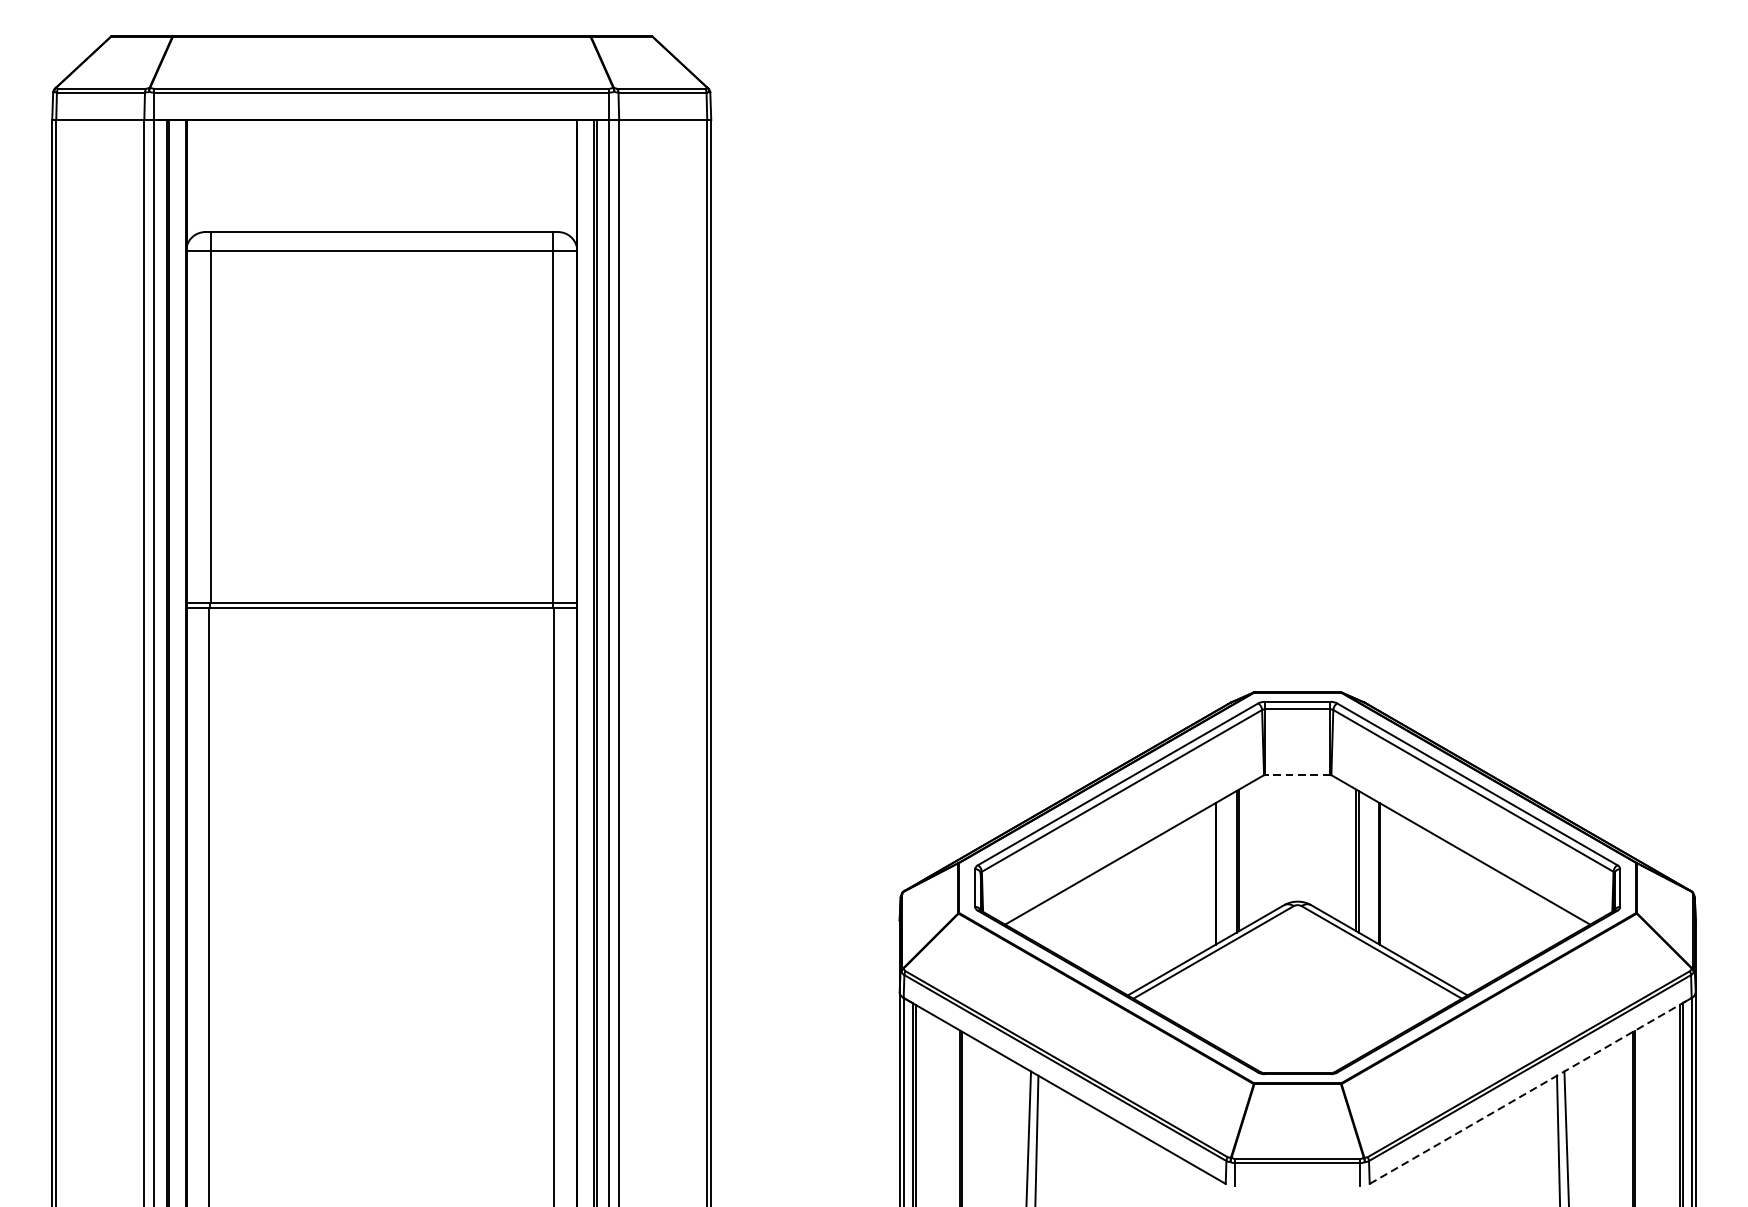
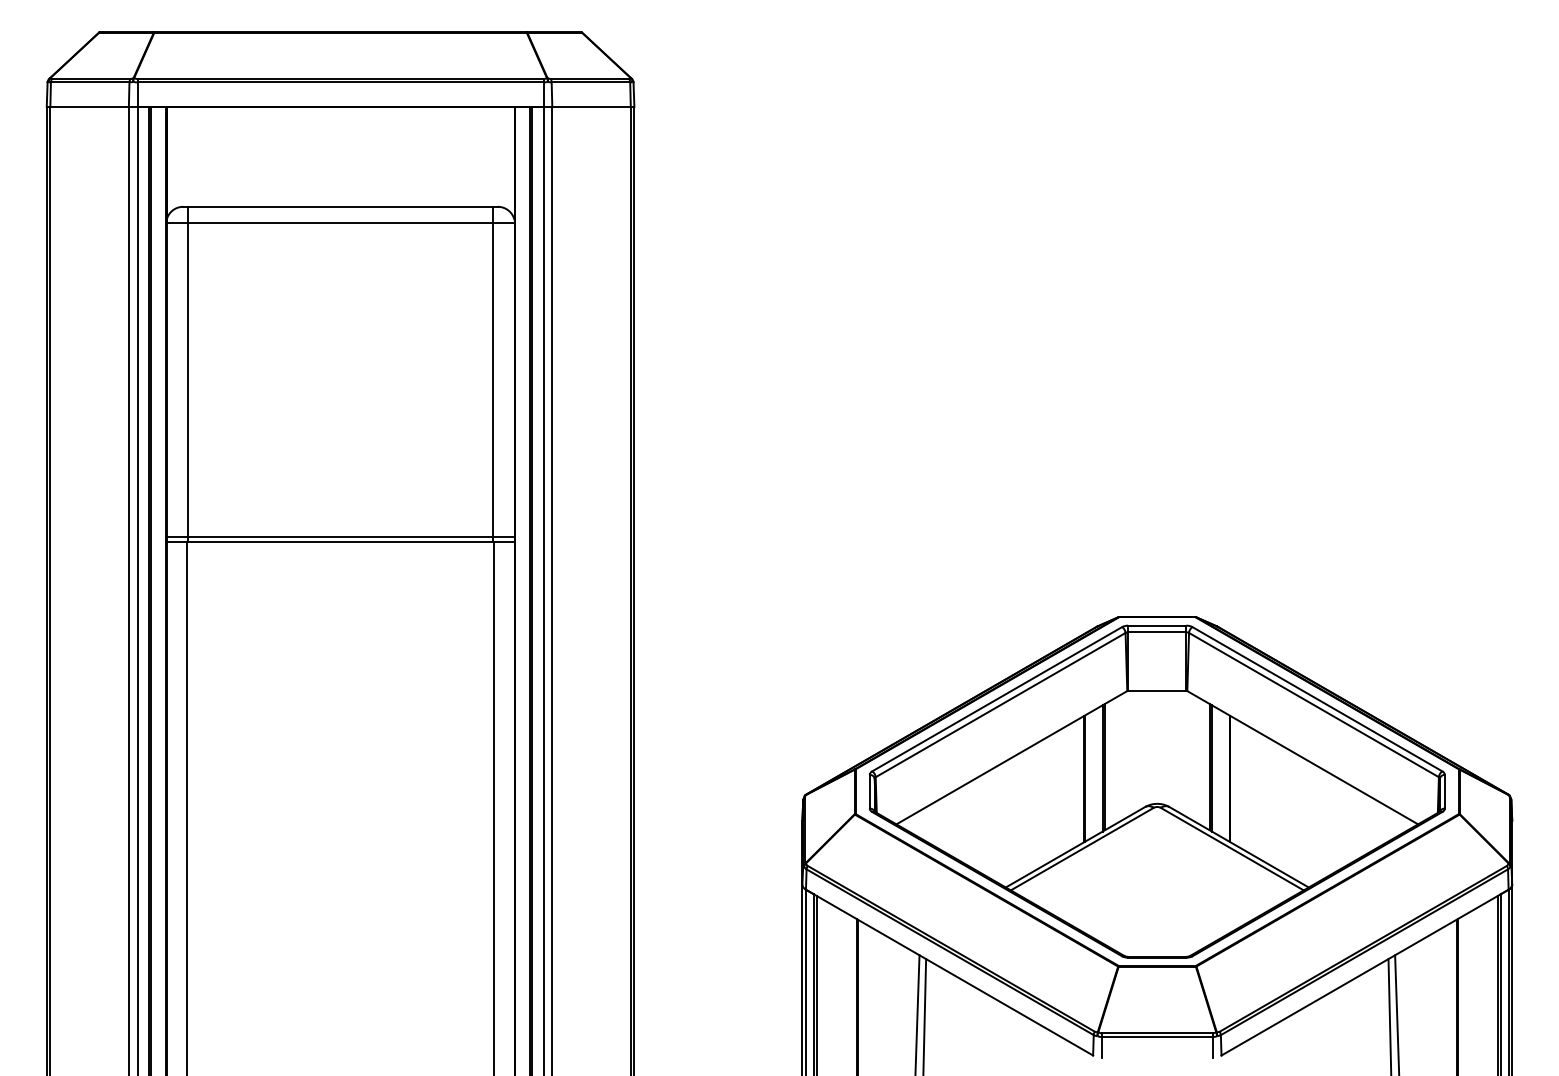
line: (1296, 774) -> (1156, 690), dashed -> solid
line: (1531, 1090) -> (1365, 972), dashed -> solid

